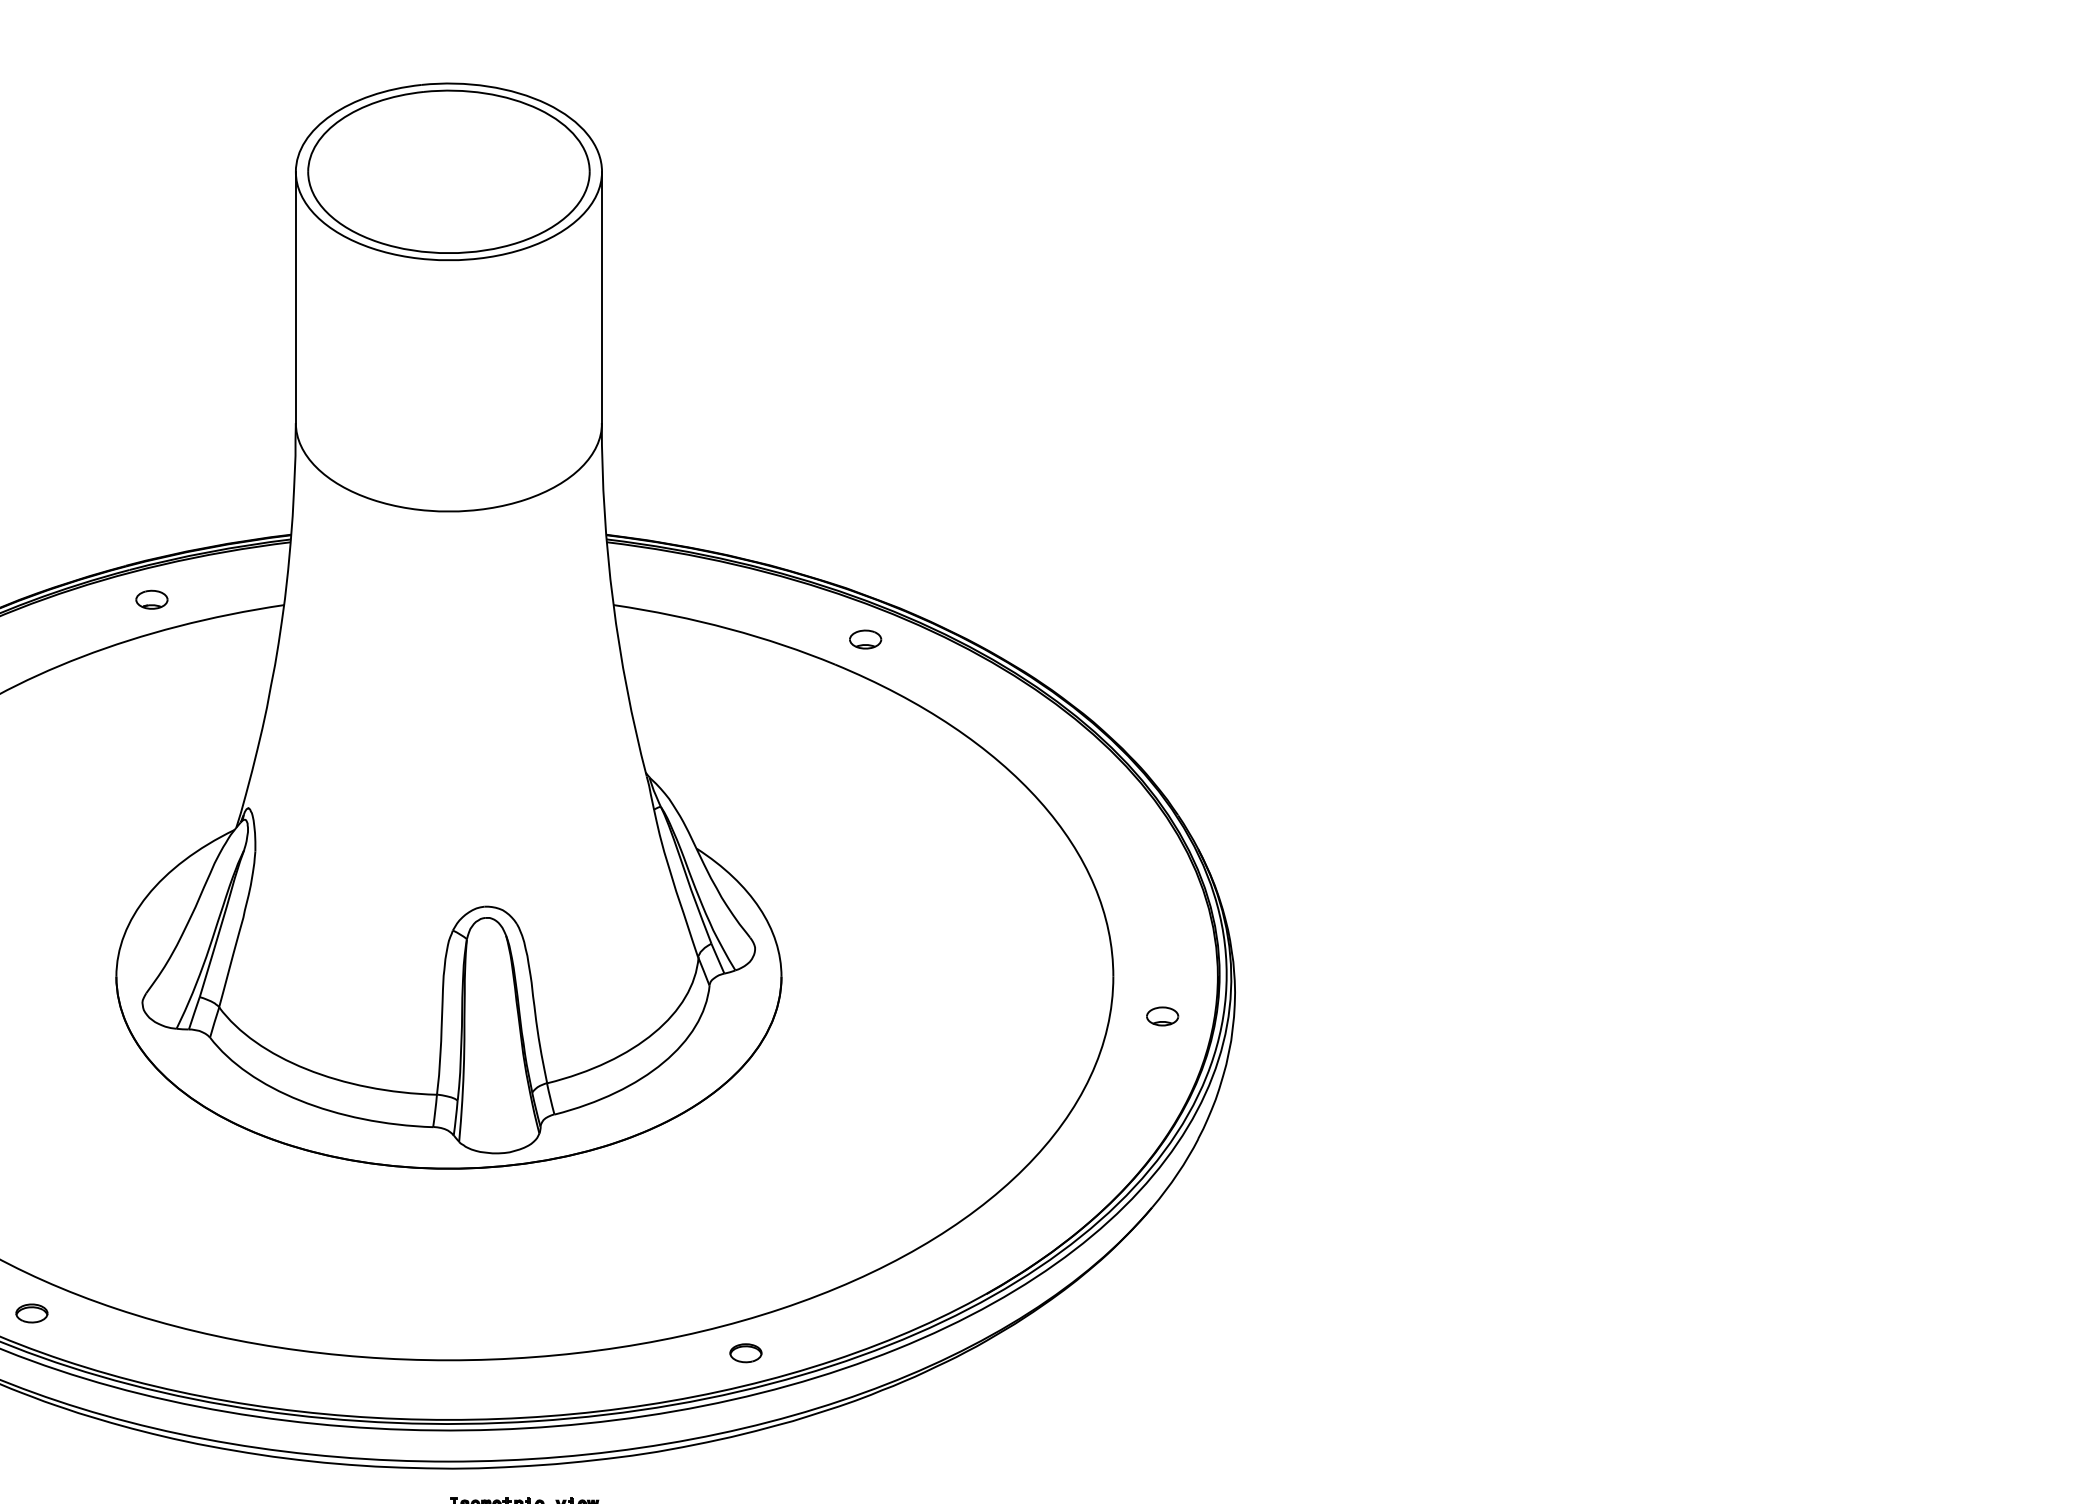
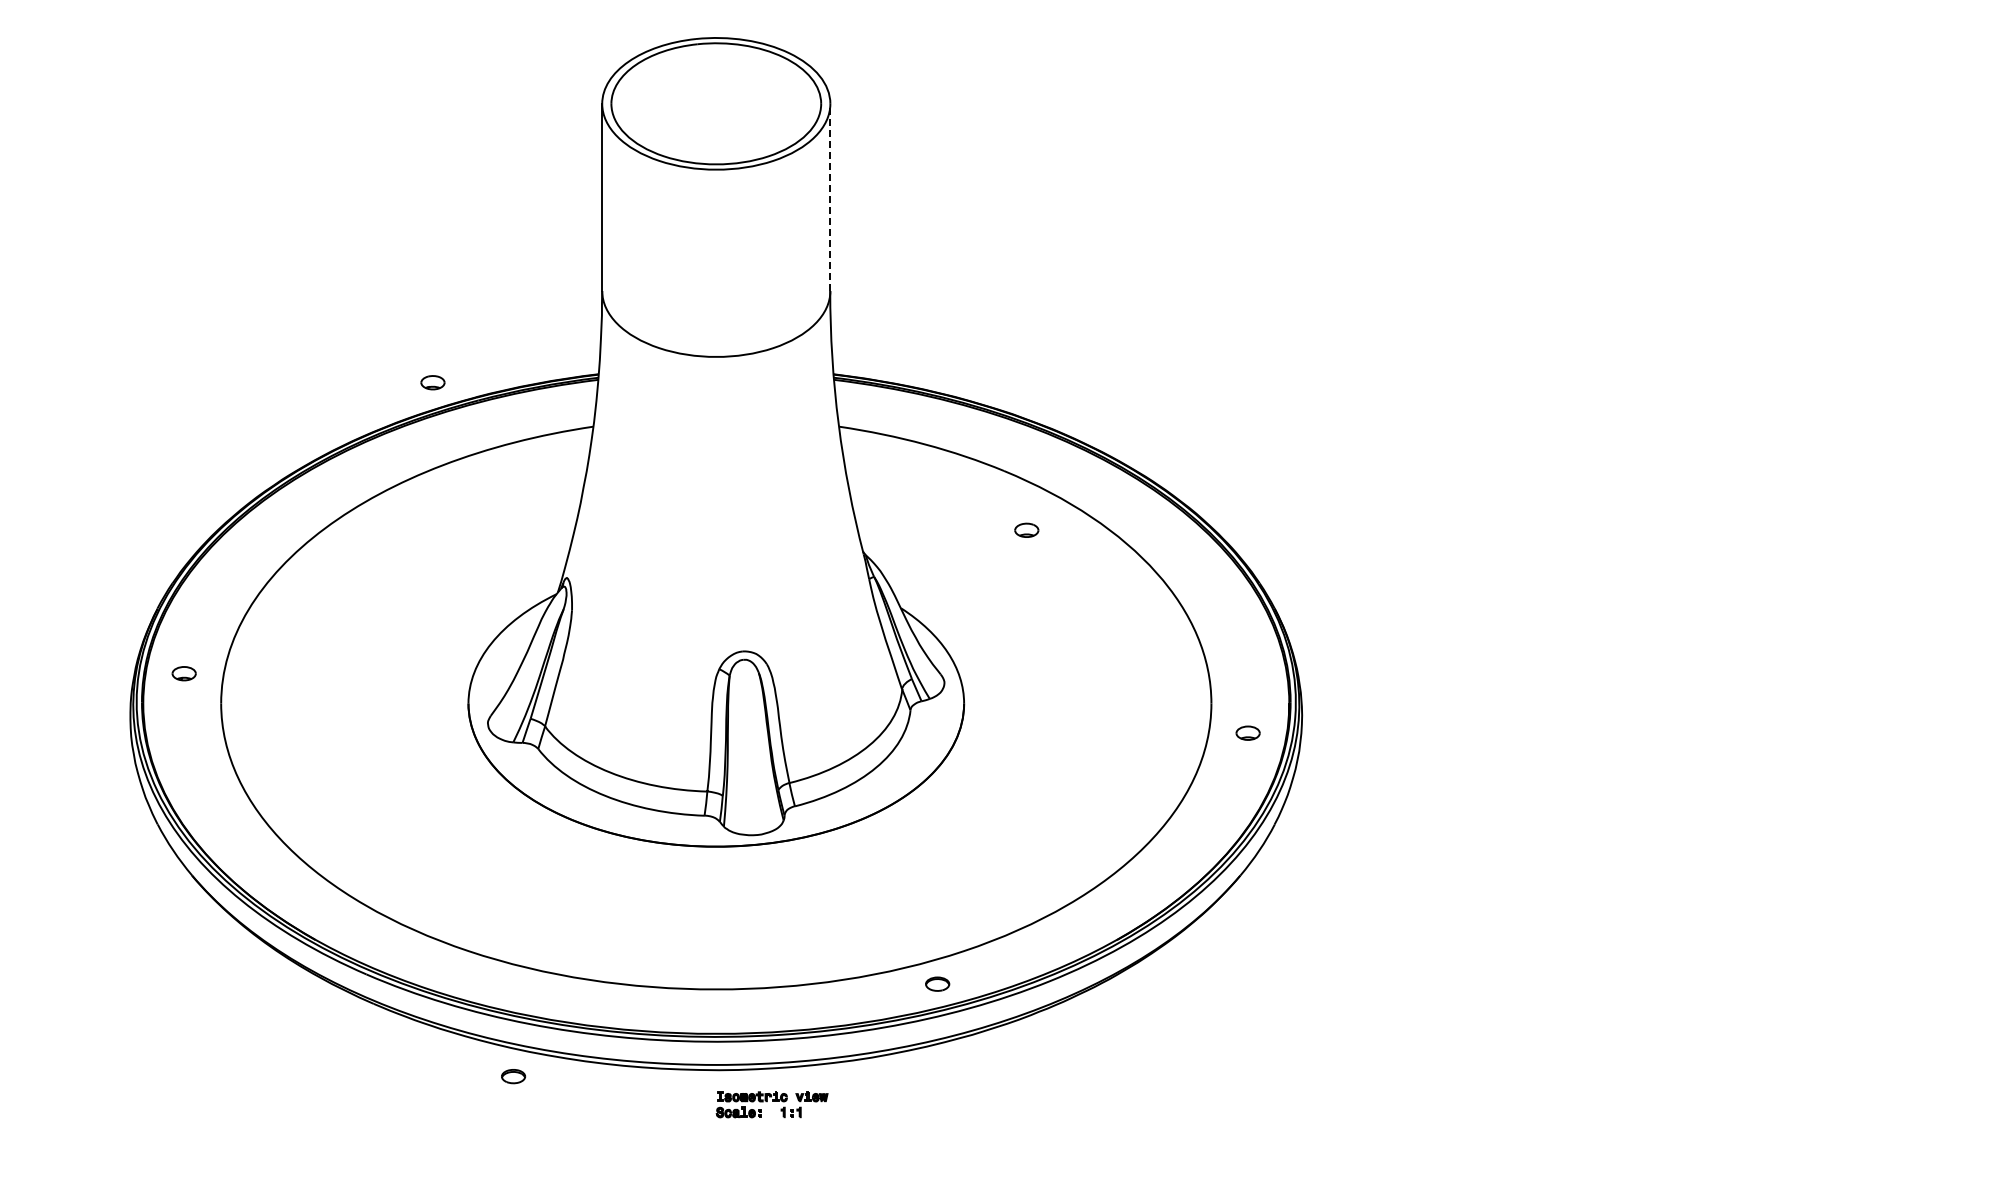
line: (602, 297) -> (830, 197), solid -> dashed
part: (151, 599) -> (432, 382), moved
part: (865, 638) -> (1026, 529), moved
part: (31, 1313) -> (513, 1076), moved

